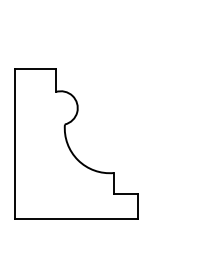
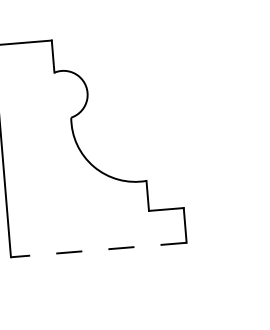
line: (76, 218) -> (98, 249), solid -> dashed

